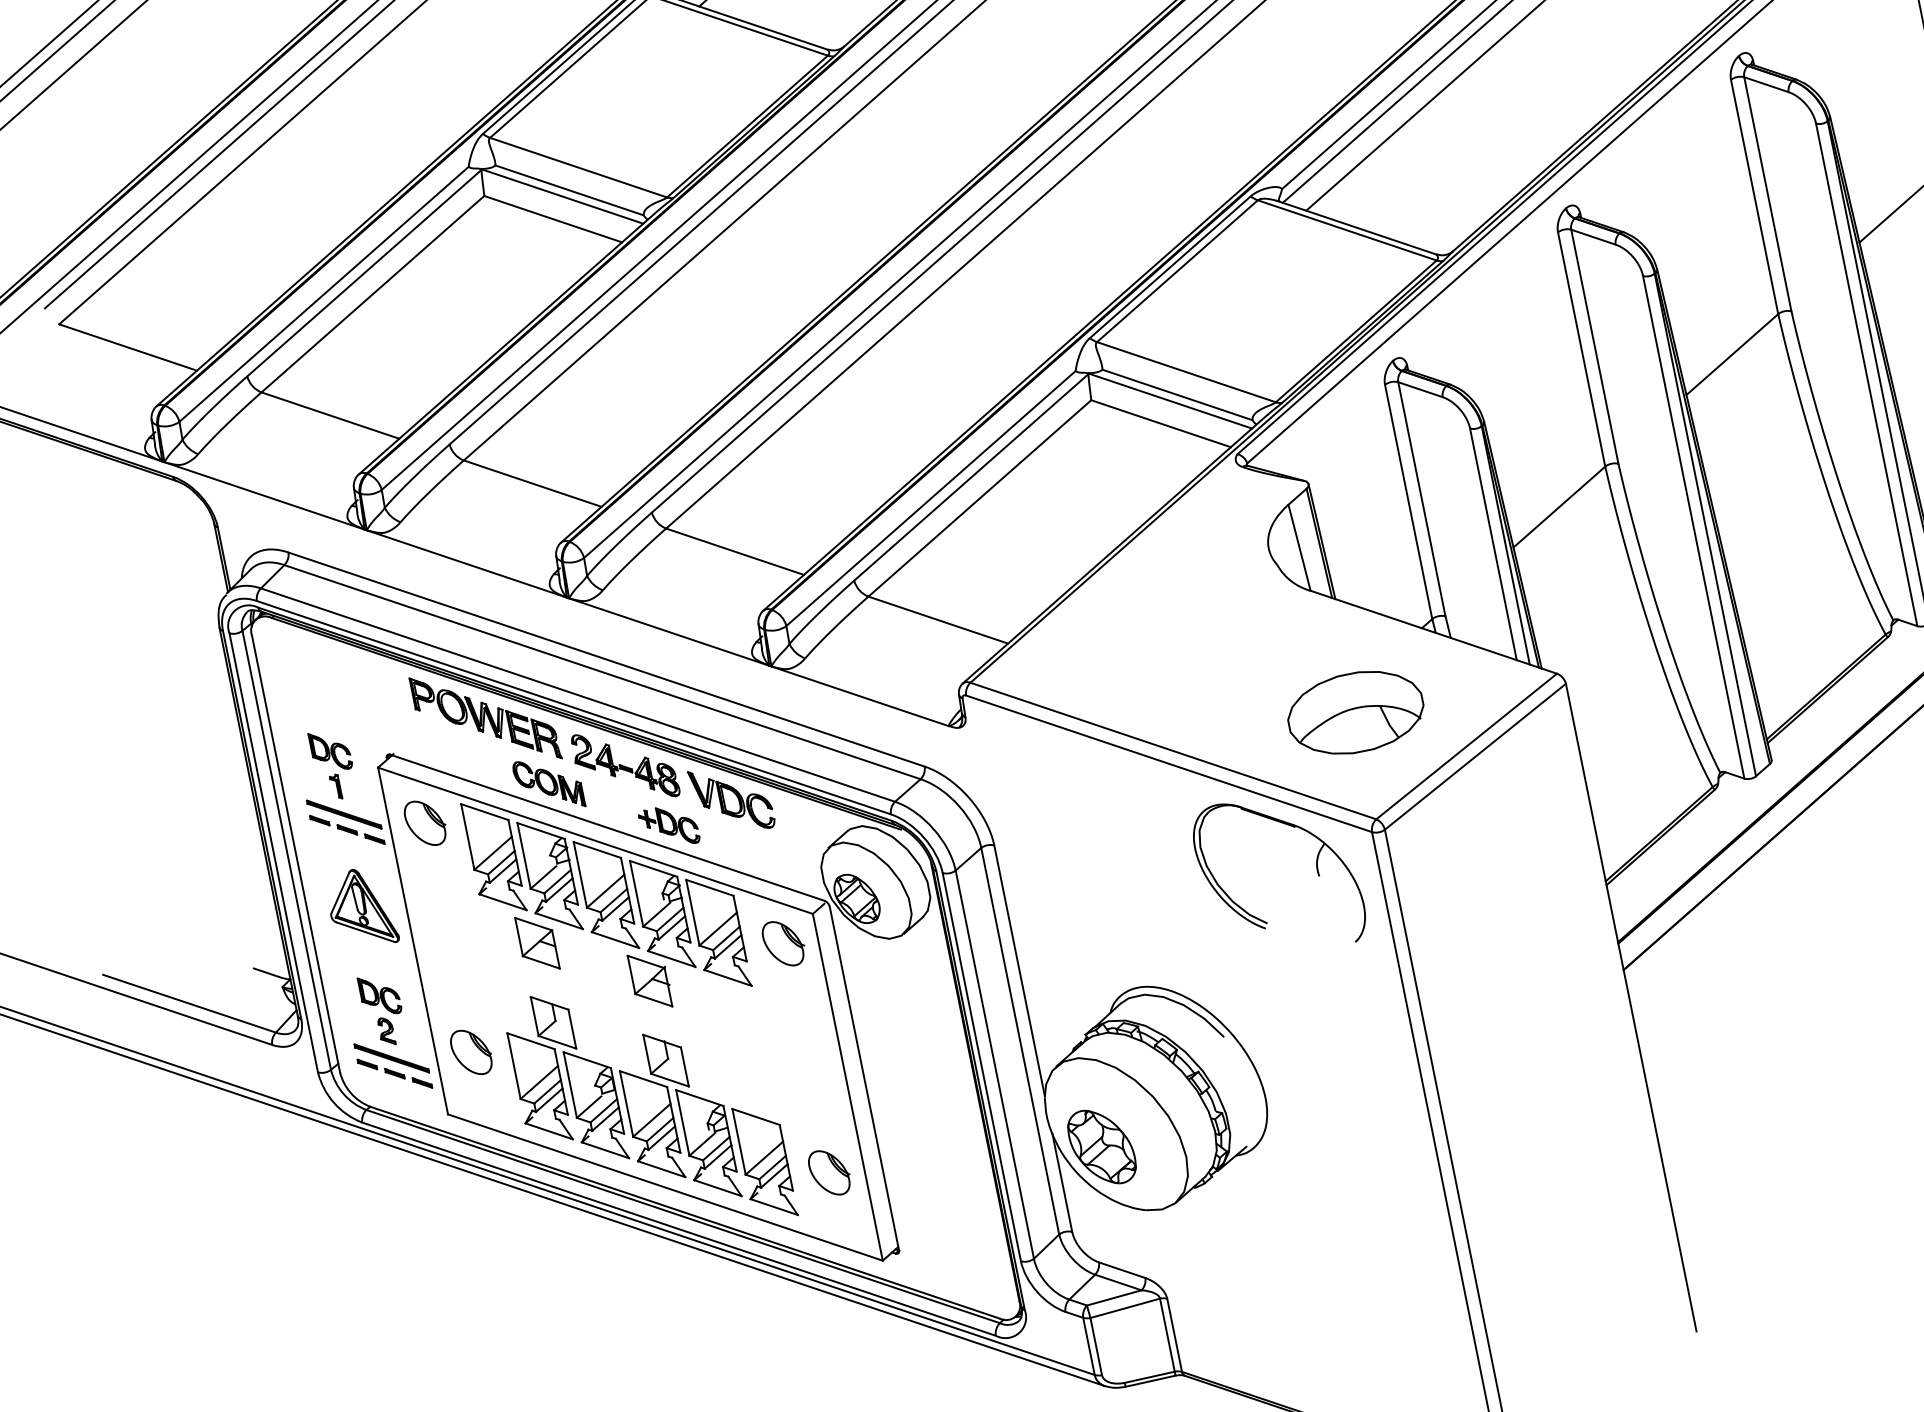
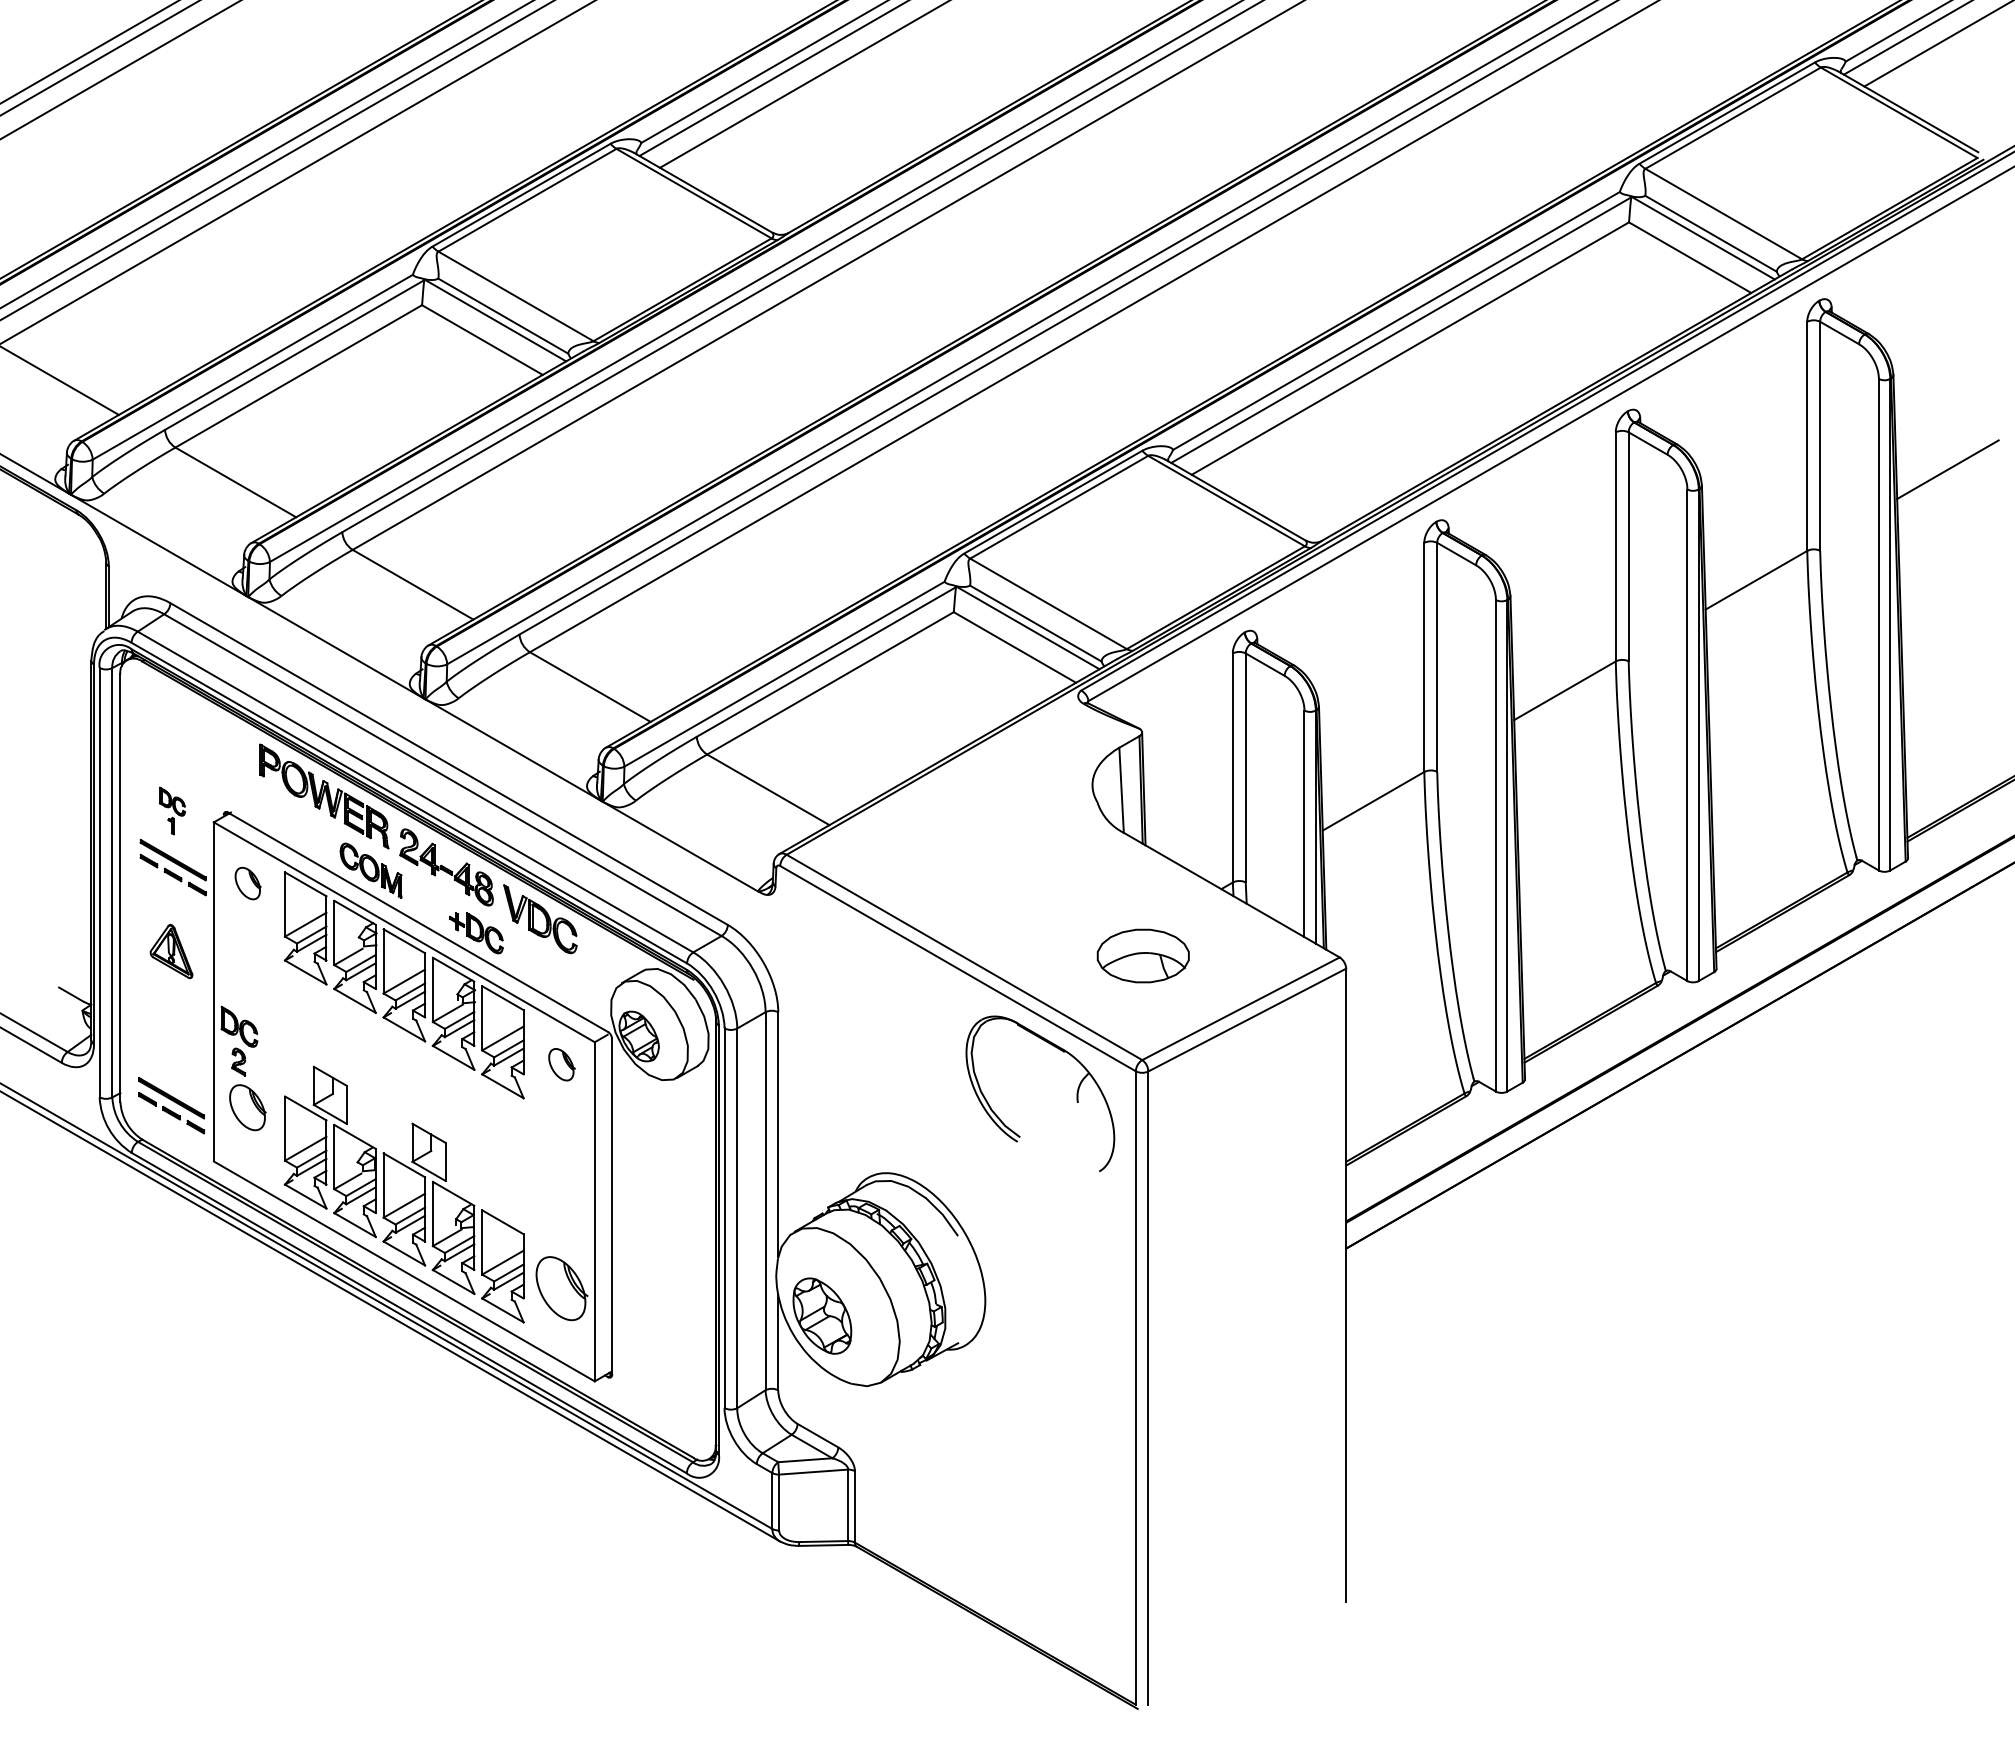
part: (1356, 712) -> (1143, 955), size x0.7
part: (333, 764) -> (172, 810), size x0.7
part: (426, 823) -> (248, 883), size x0.7
part: (361, 908) -> (171, 951), size x0.7
part: (537, 943) -> (330, 1017), removed
part: (783, 943) -> (561, 1064), size x0.7
part: (650, 981) -> (429, 1074), removed
part: (382, 1009) -> (239, 1040), moved
part: (829, 1172) -> (561, 1288), size x1.4

